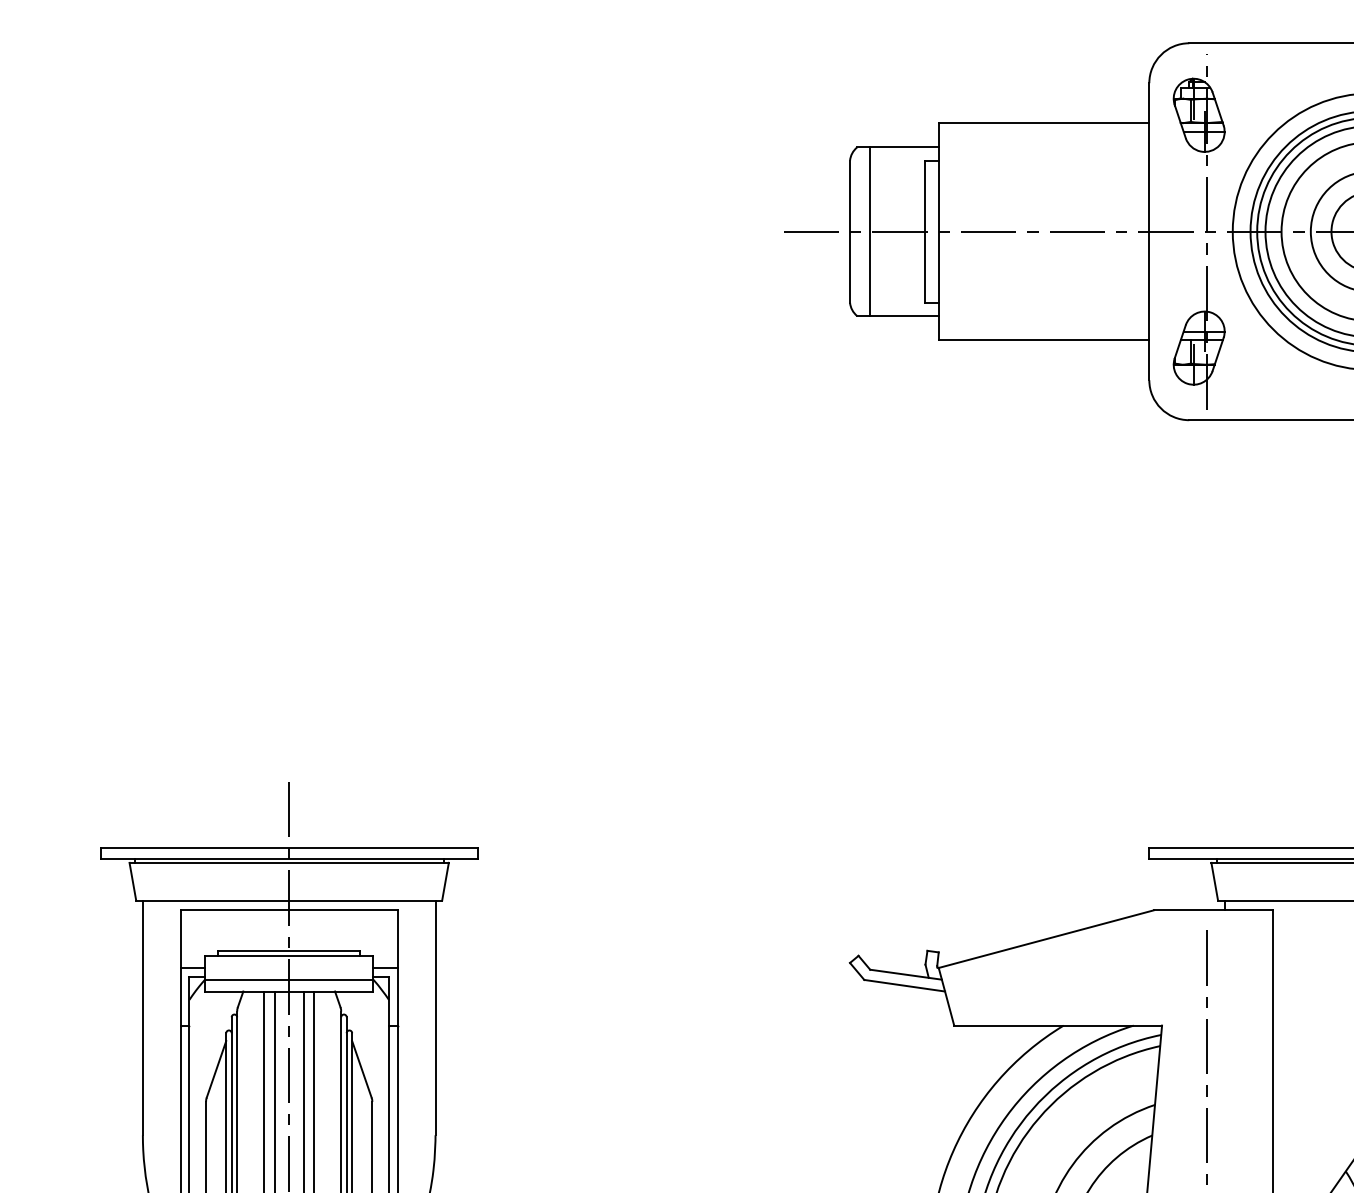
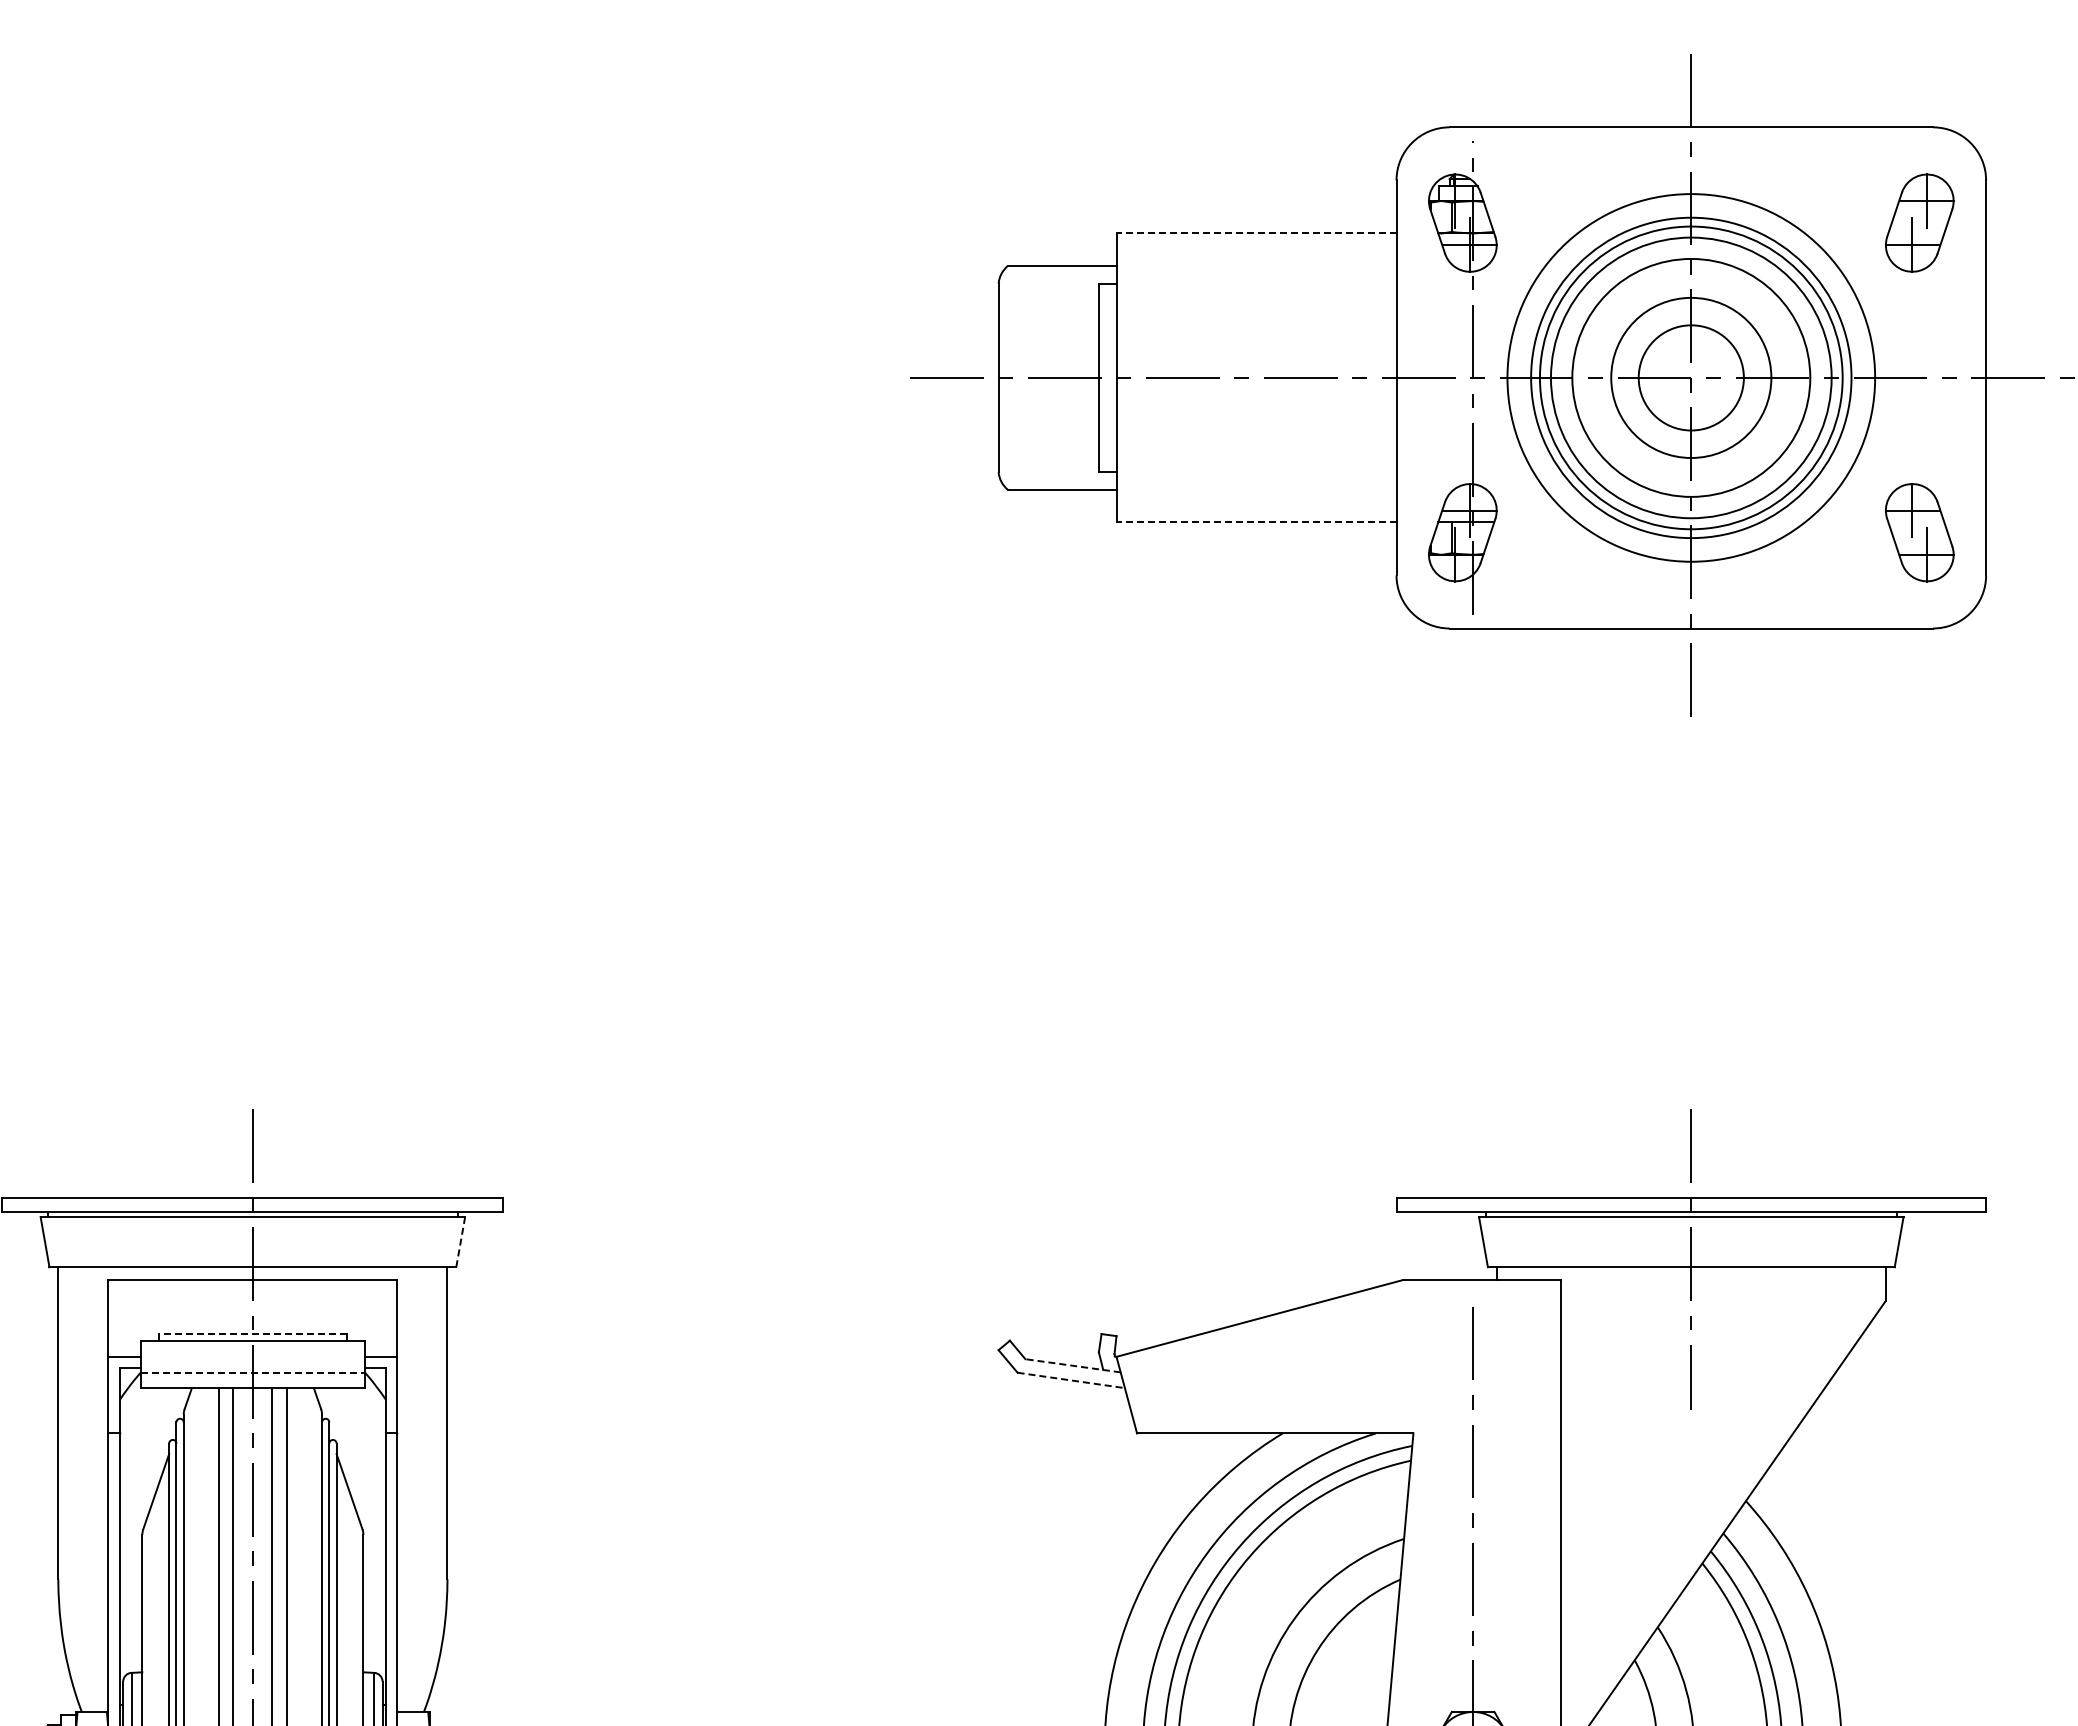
line: (1044, 123) -> (1256, 233), solid -> dashed
line: (870, 231) -> (1025, 377), removed
line: (1044, 340) -> (1256, 522), solid -> dashed
line: (445, 881) -> (460, 1241), solid -> dashed
line: (288, 951) -> (252, 1334), solid -> dashed
line: (905, 974) -> (1072, 1365), solid -> dashed
line: (289, 979) -> (253, 1372), solid -> dashed
line: (904, 985) -> (1071, 1380), solid -> dashed

